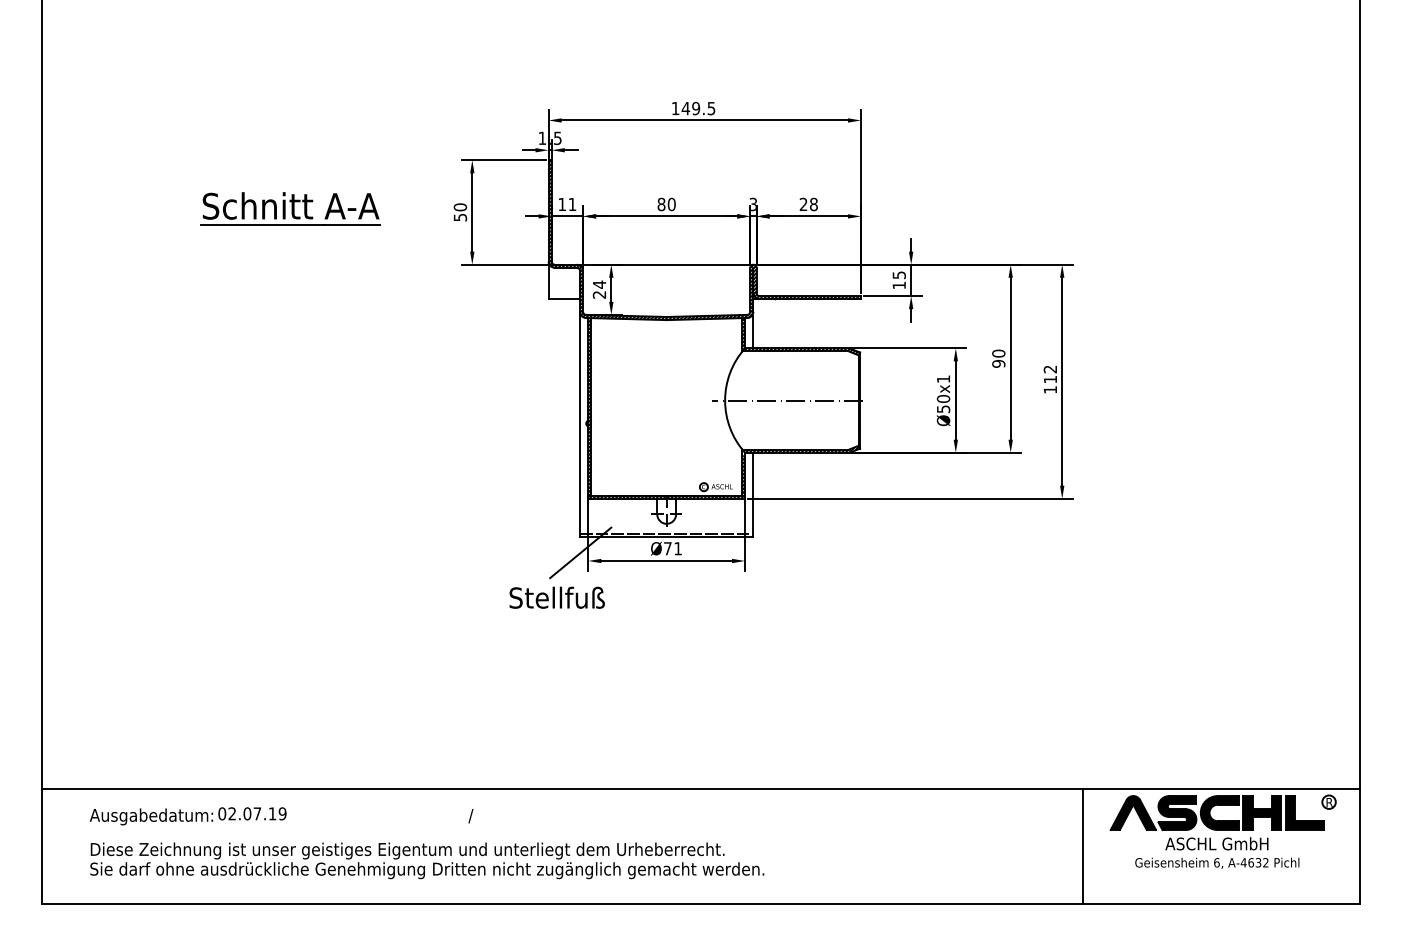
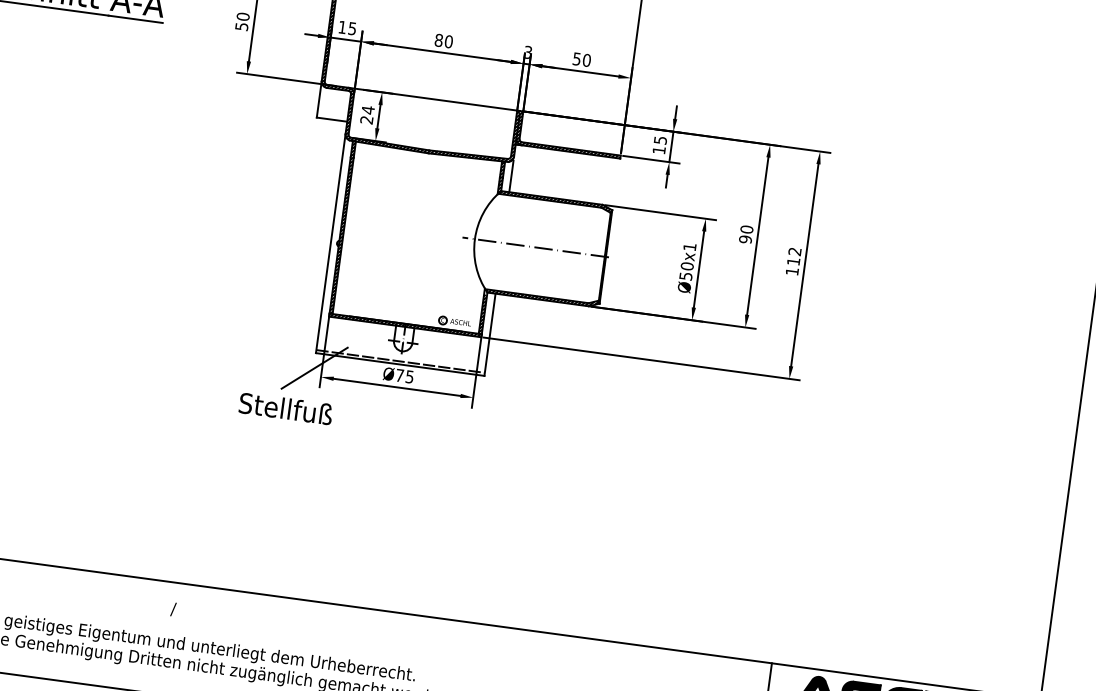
text: (572, 204) -> (352, 28), 11 -> 15
text: (808, 204) -> (581, 59), 28 -> 50
text: (677, 548) -> (409, 376), Ø71 -> Ø75

